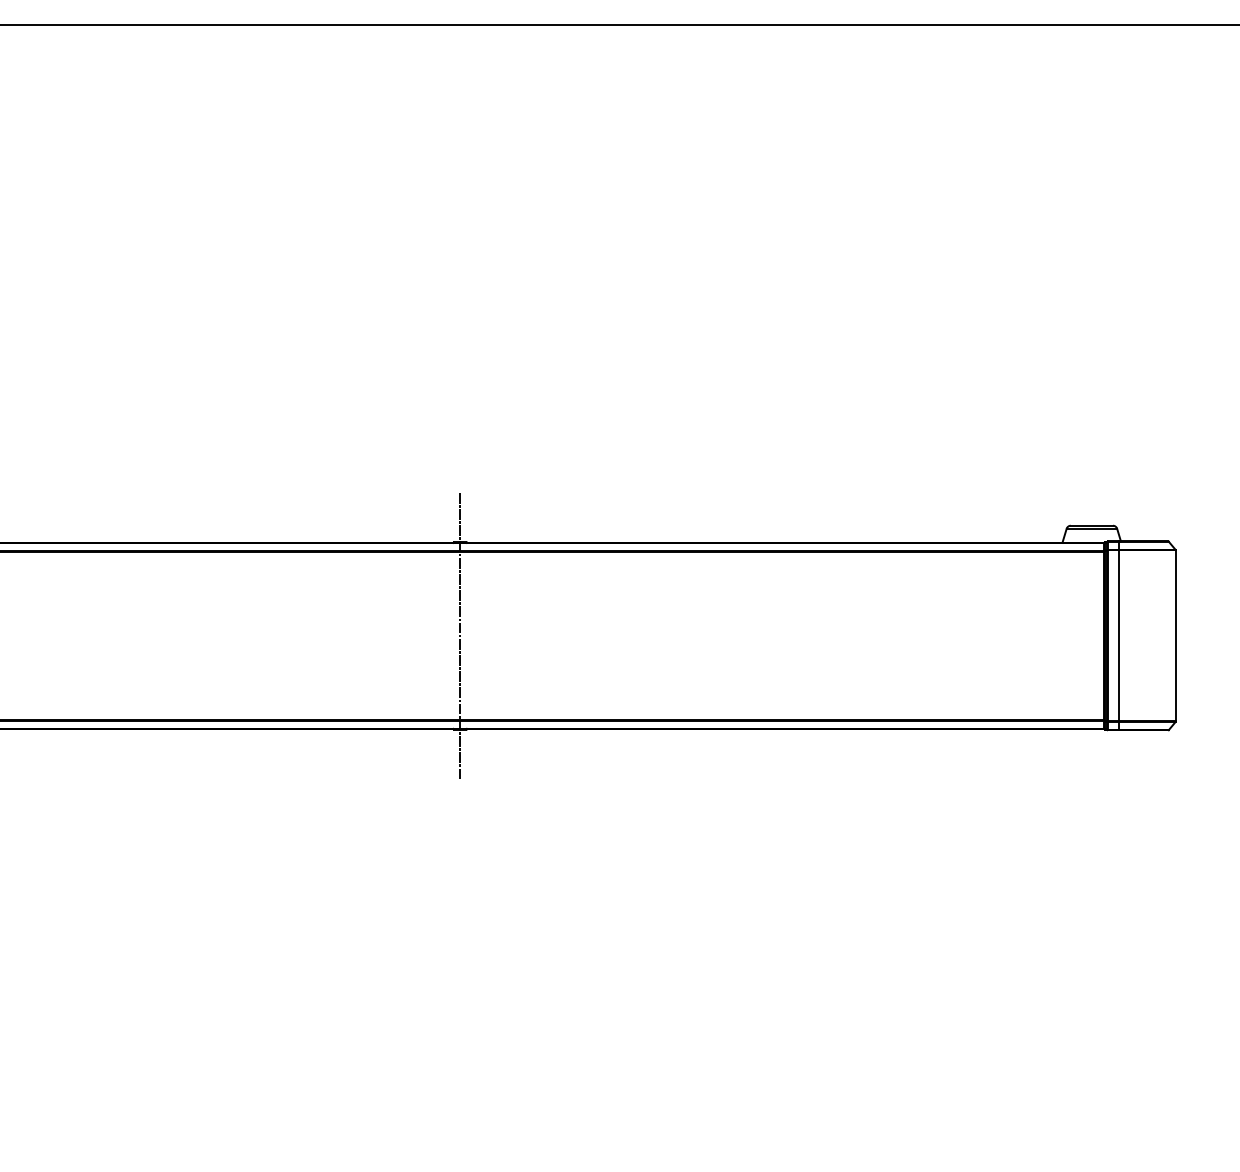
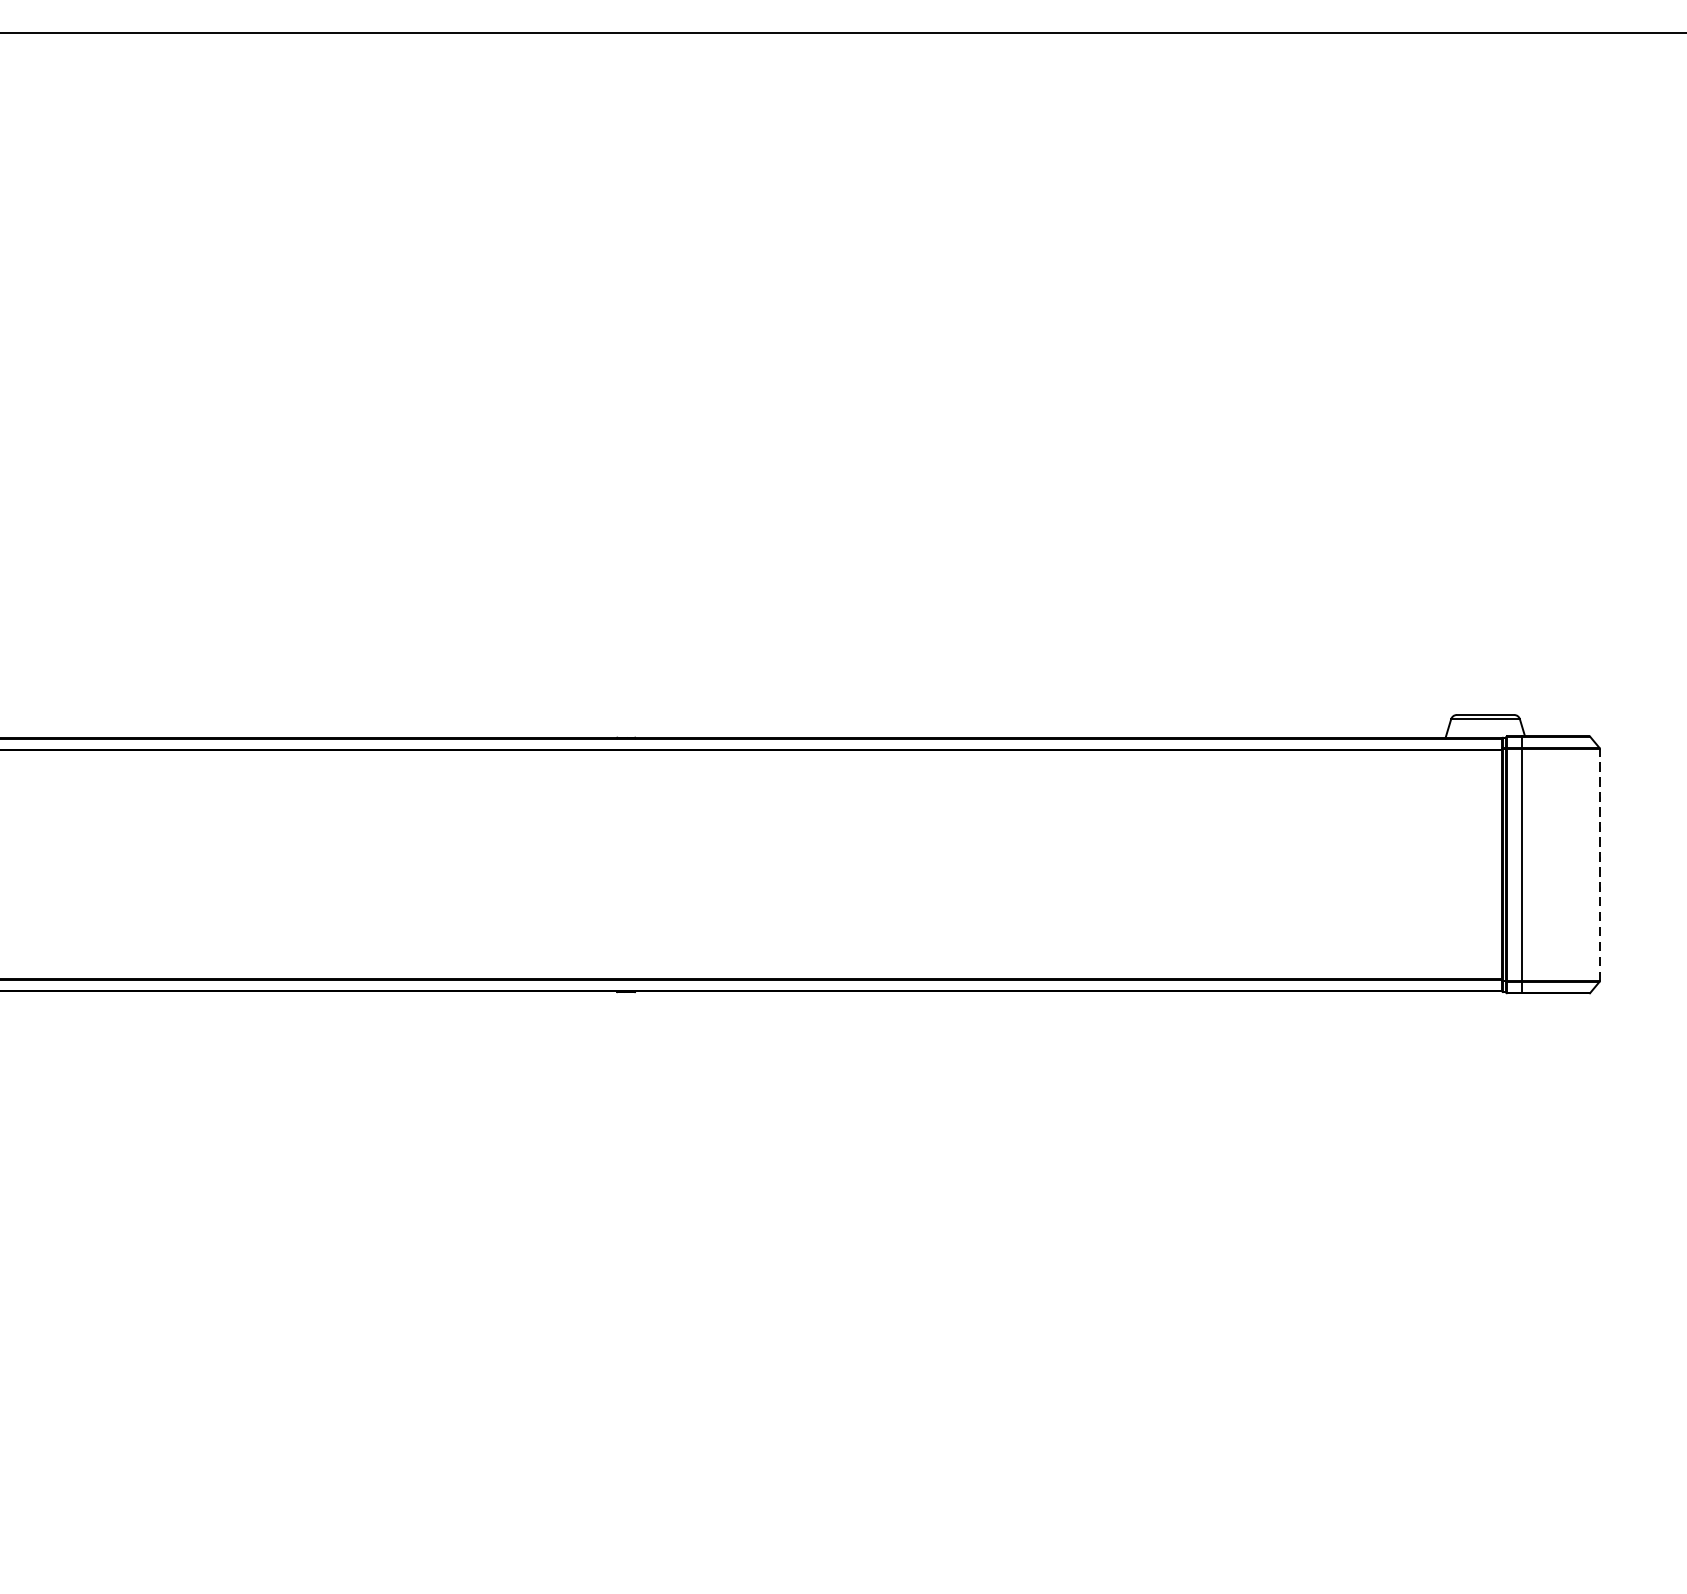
line: (460, 635) -> (626, 864), removed
line: (1175, 635) -> (1599, 864), solid -> dashed

